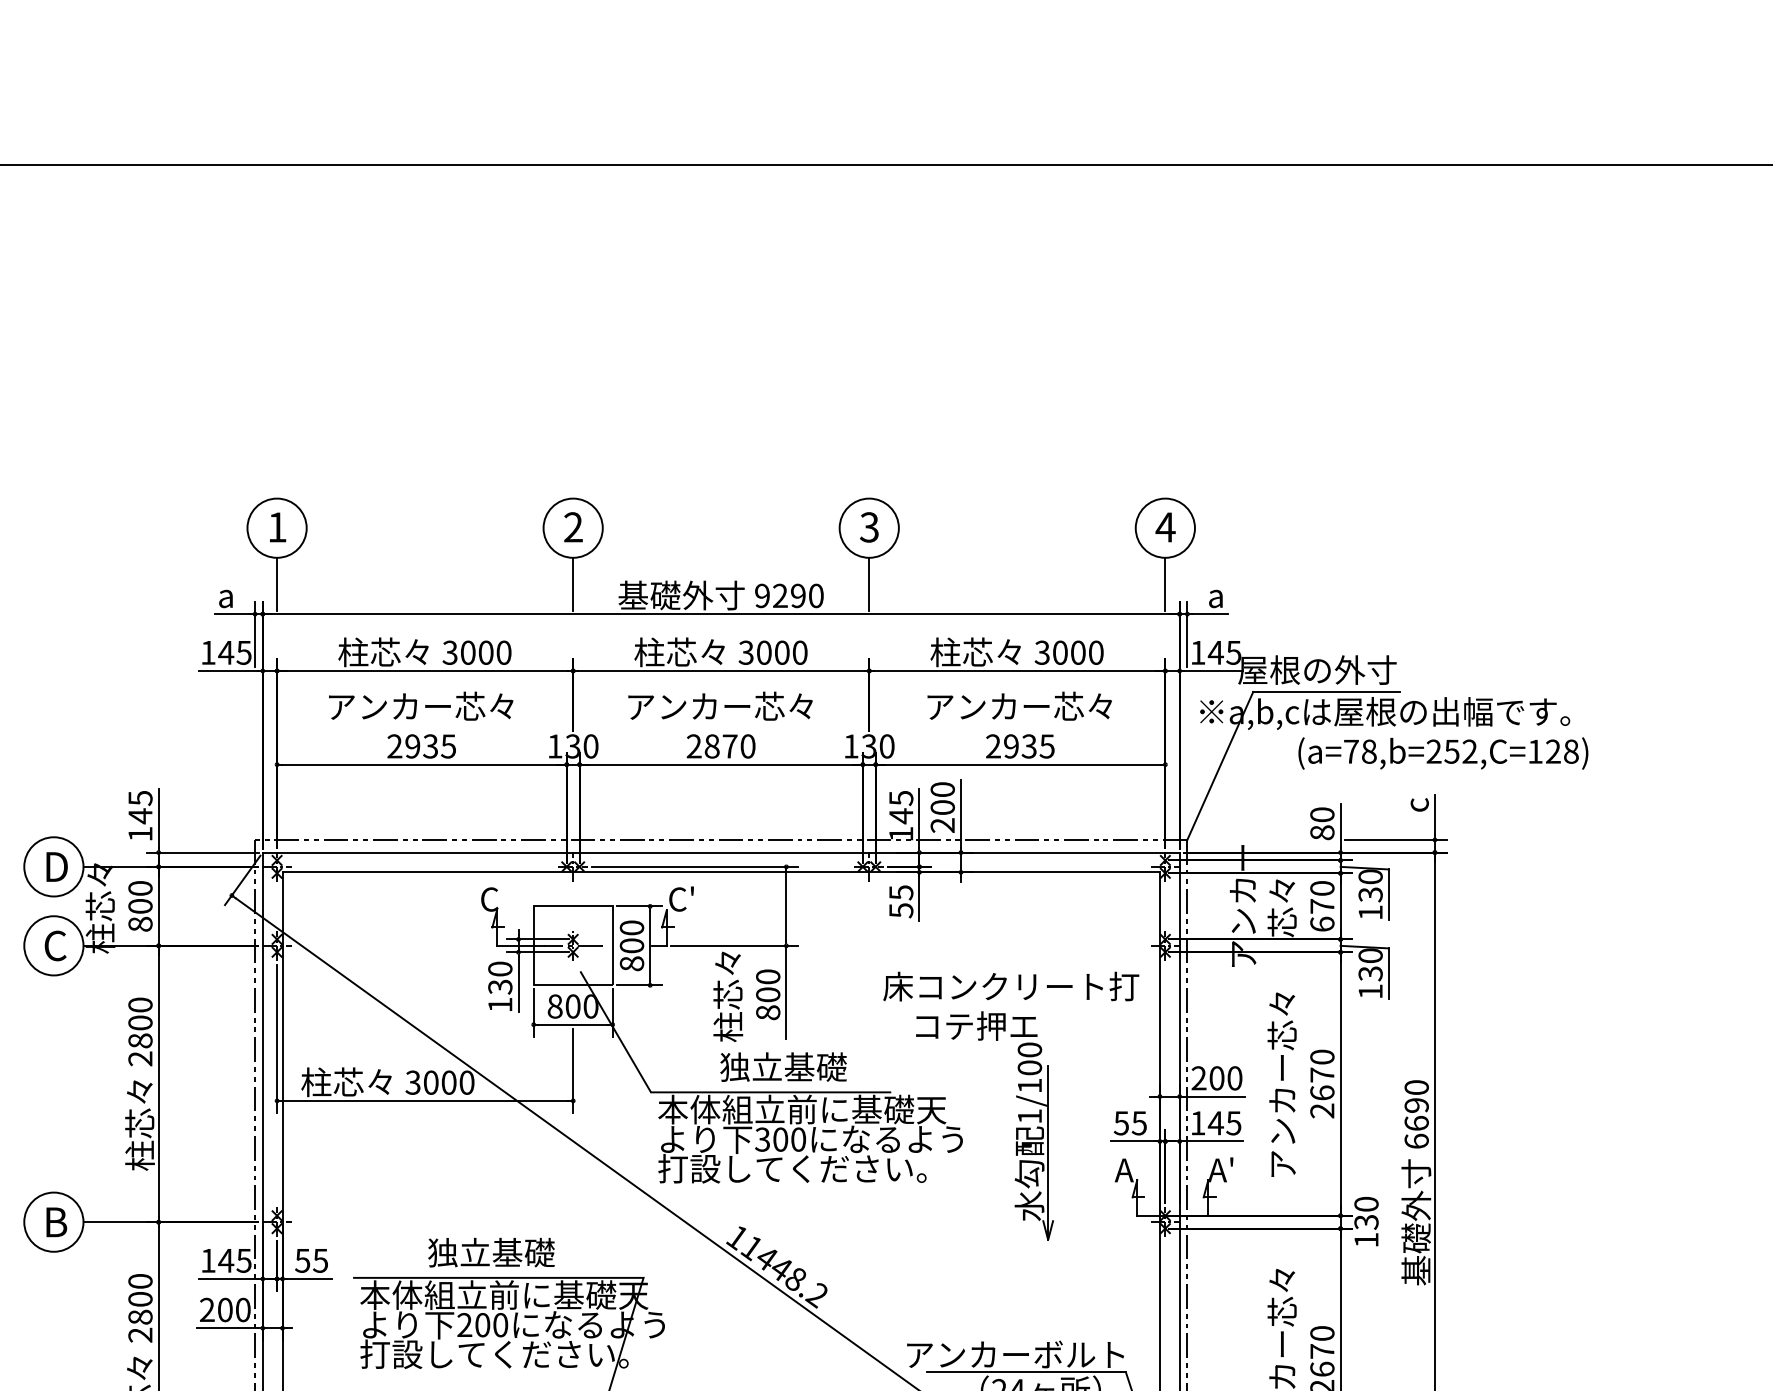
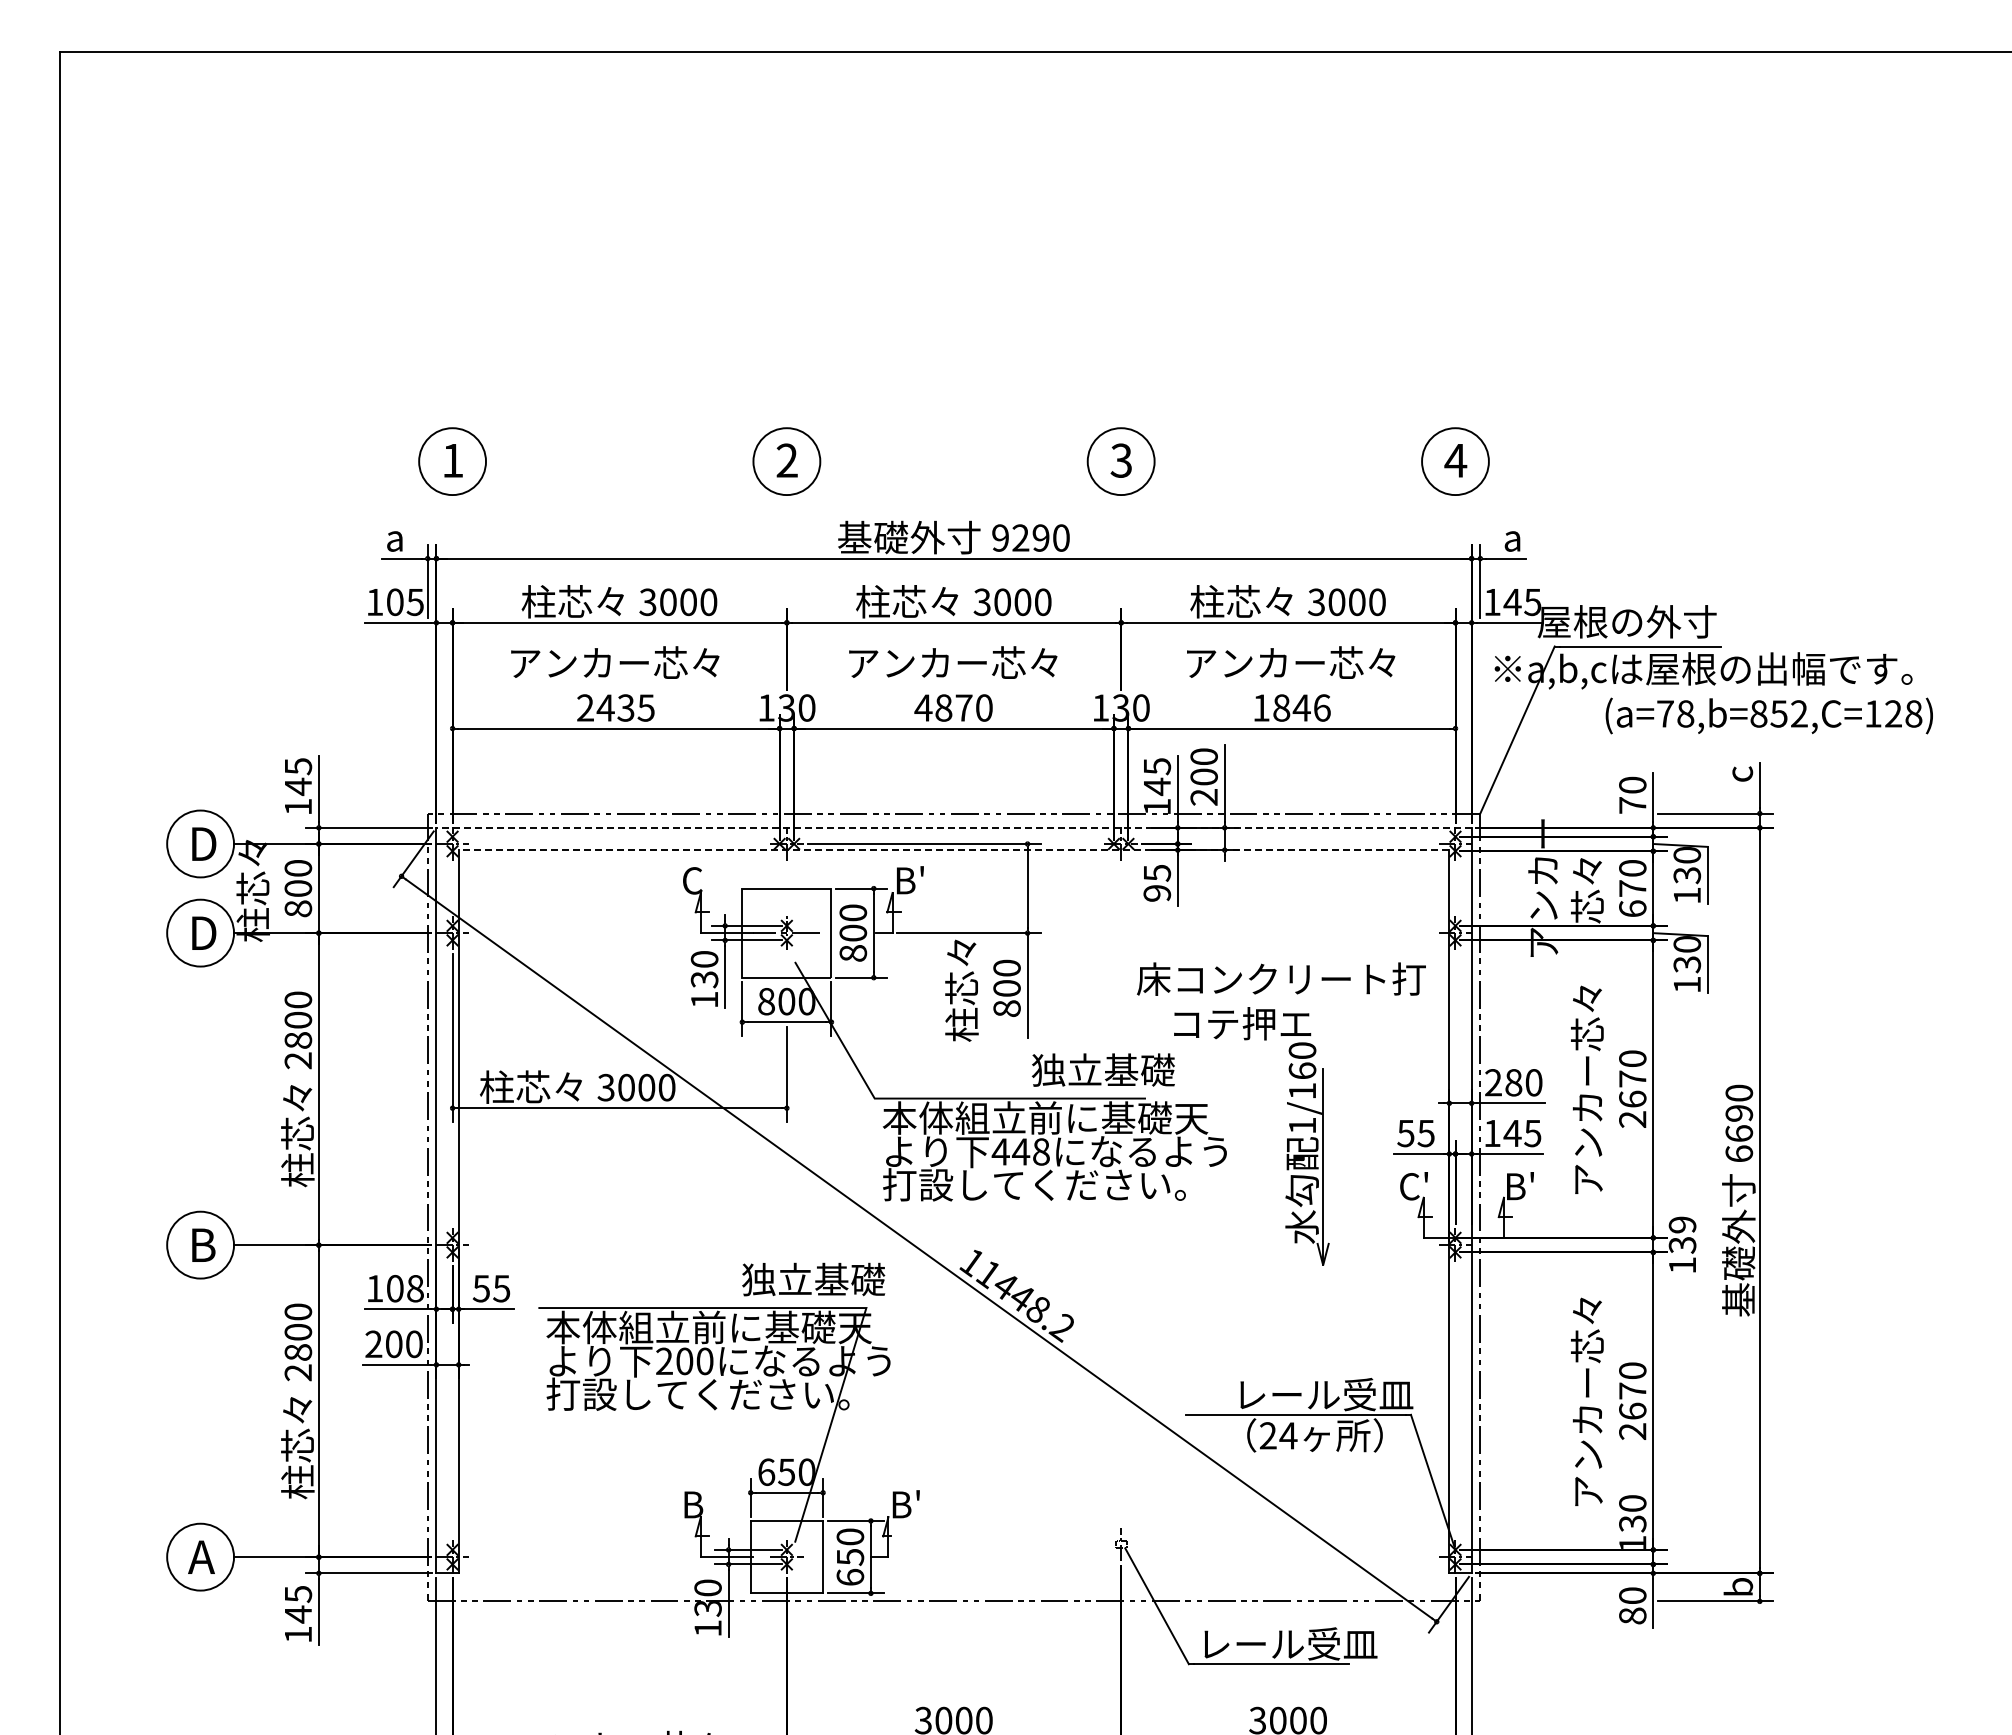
line: (277, 584) -> (452, 525), removed
line: (572, 584) -> (786, 525), removed
line: (869, 584) -> (1121, 525), removed
line: (1165, 584) -> (1455, 525), removed
text: (226, 652) -> (395, 602), 145 -> 105
text: (412, 745) -> (605, 707), 2935 -> 2435
text: (694, 745) -> (923, 707), 2870 -> 4870
text: (1020, 745) -> (1291, 707), 2935 -> 1846
text: (1433, 751) -> (1758, 713), (a=78,b=252,C=128) -> (a=78,b=852,C=128)
text: (1322, 832) -> (1632, 805), 80 -> 70
line: (721, 852) -> (954, 827), solid -> dashed
line: (720, 872) -> (953, 850), solid -> dashed
text: (681, 899) -> (909, 880), C' -> B'
text: (901, 910) -> (1157, 893), 55 -> 95
text: (56, 946) -> (203, 933), C -> D
text: (782, 1066) -> (1102, 1069), moved
text: (1029, 1067) -> (1302, 1070), 1/100 -> 1/160
text: (1216, 1078) -> (1513, 1082), 200 -> 280
text: (780, 1139) -> (1020, 1151), 300 -> 448
text: (1127, 1170) -> (1412, 1186), A -> C'
text: (1221, 1170) -> (1518, 1186), A' -> B'
text: (1366, 1203) -> (1682, 1224), 130 -> 139
text: (491, 1252) -> (813, 1279), moved
text: (234, 1260) -> (404, 1288), 145 -> 108
text: (1017, 1354) -> (1288, 1394), アンカーボルト -> レール受皿

